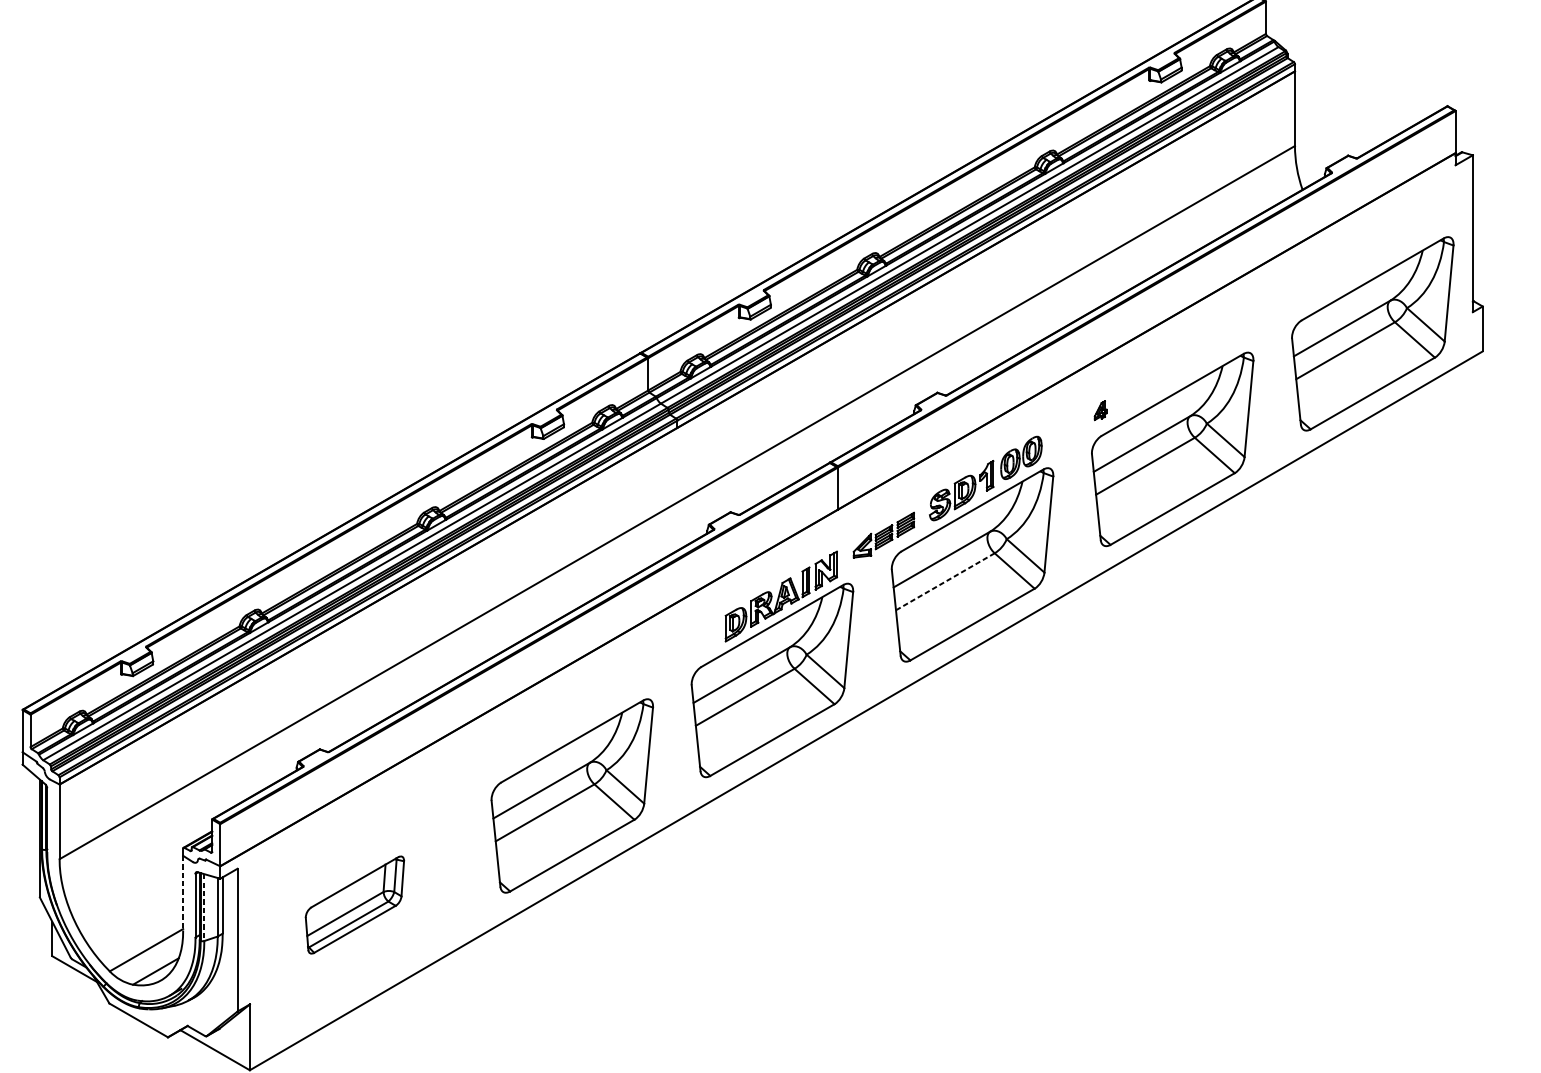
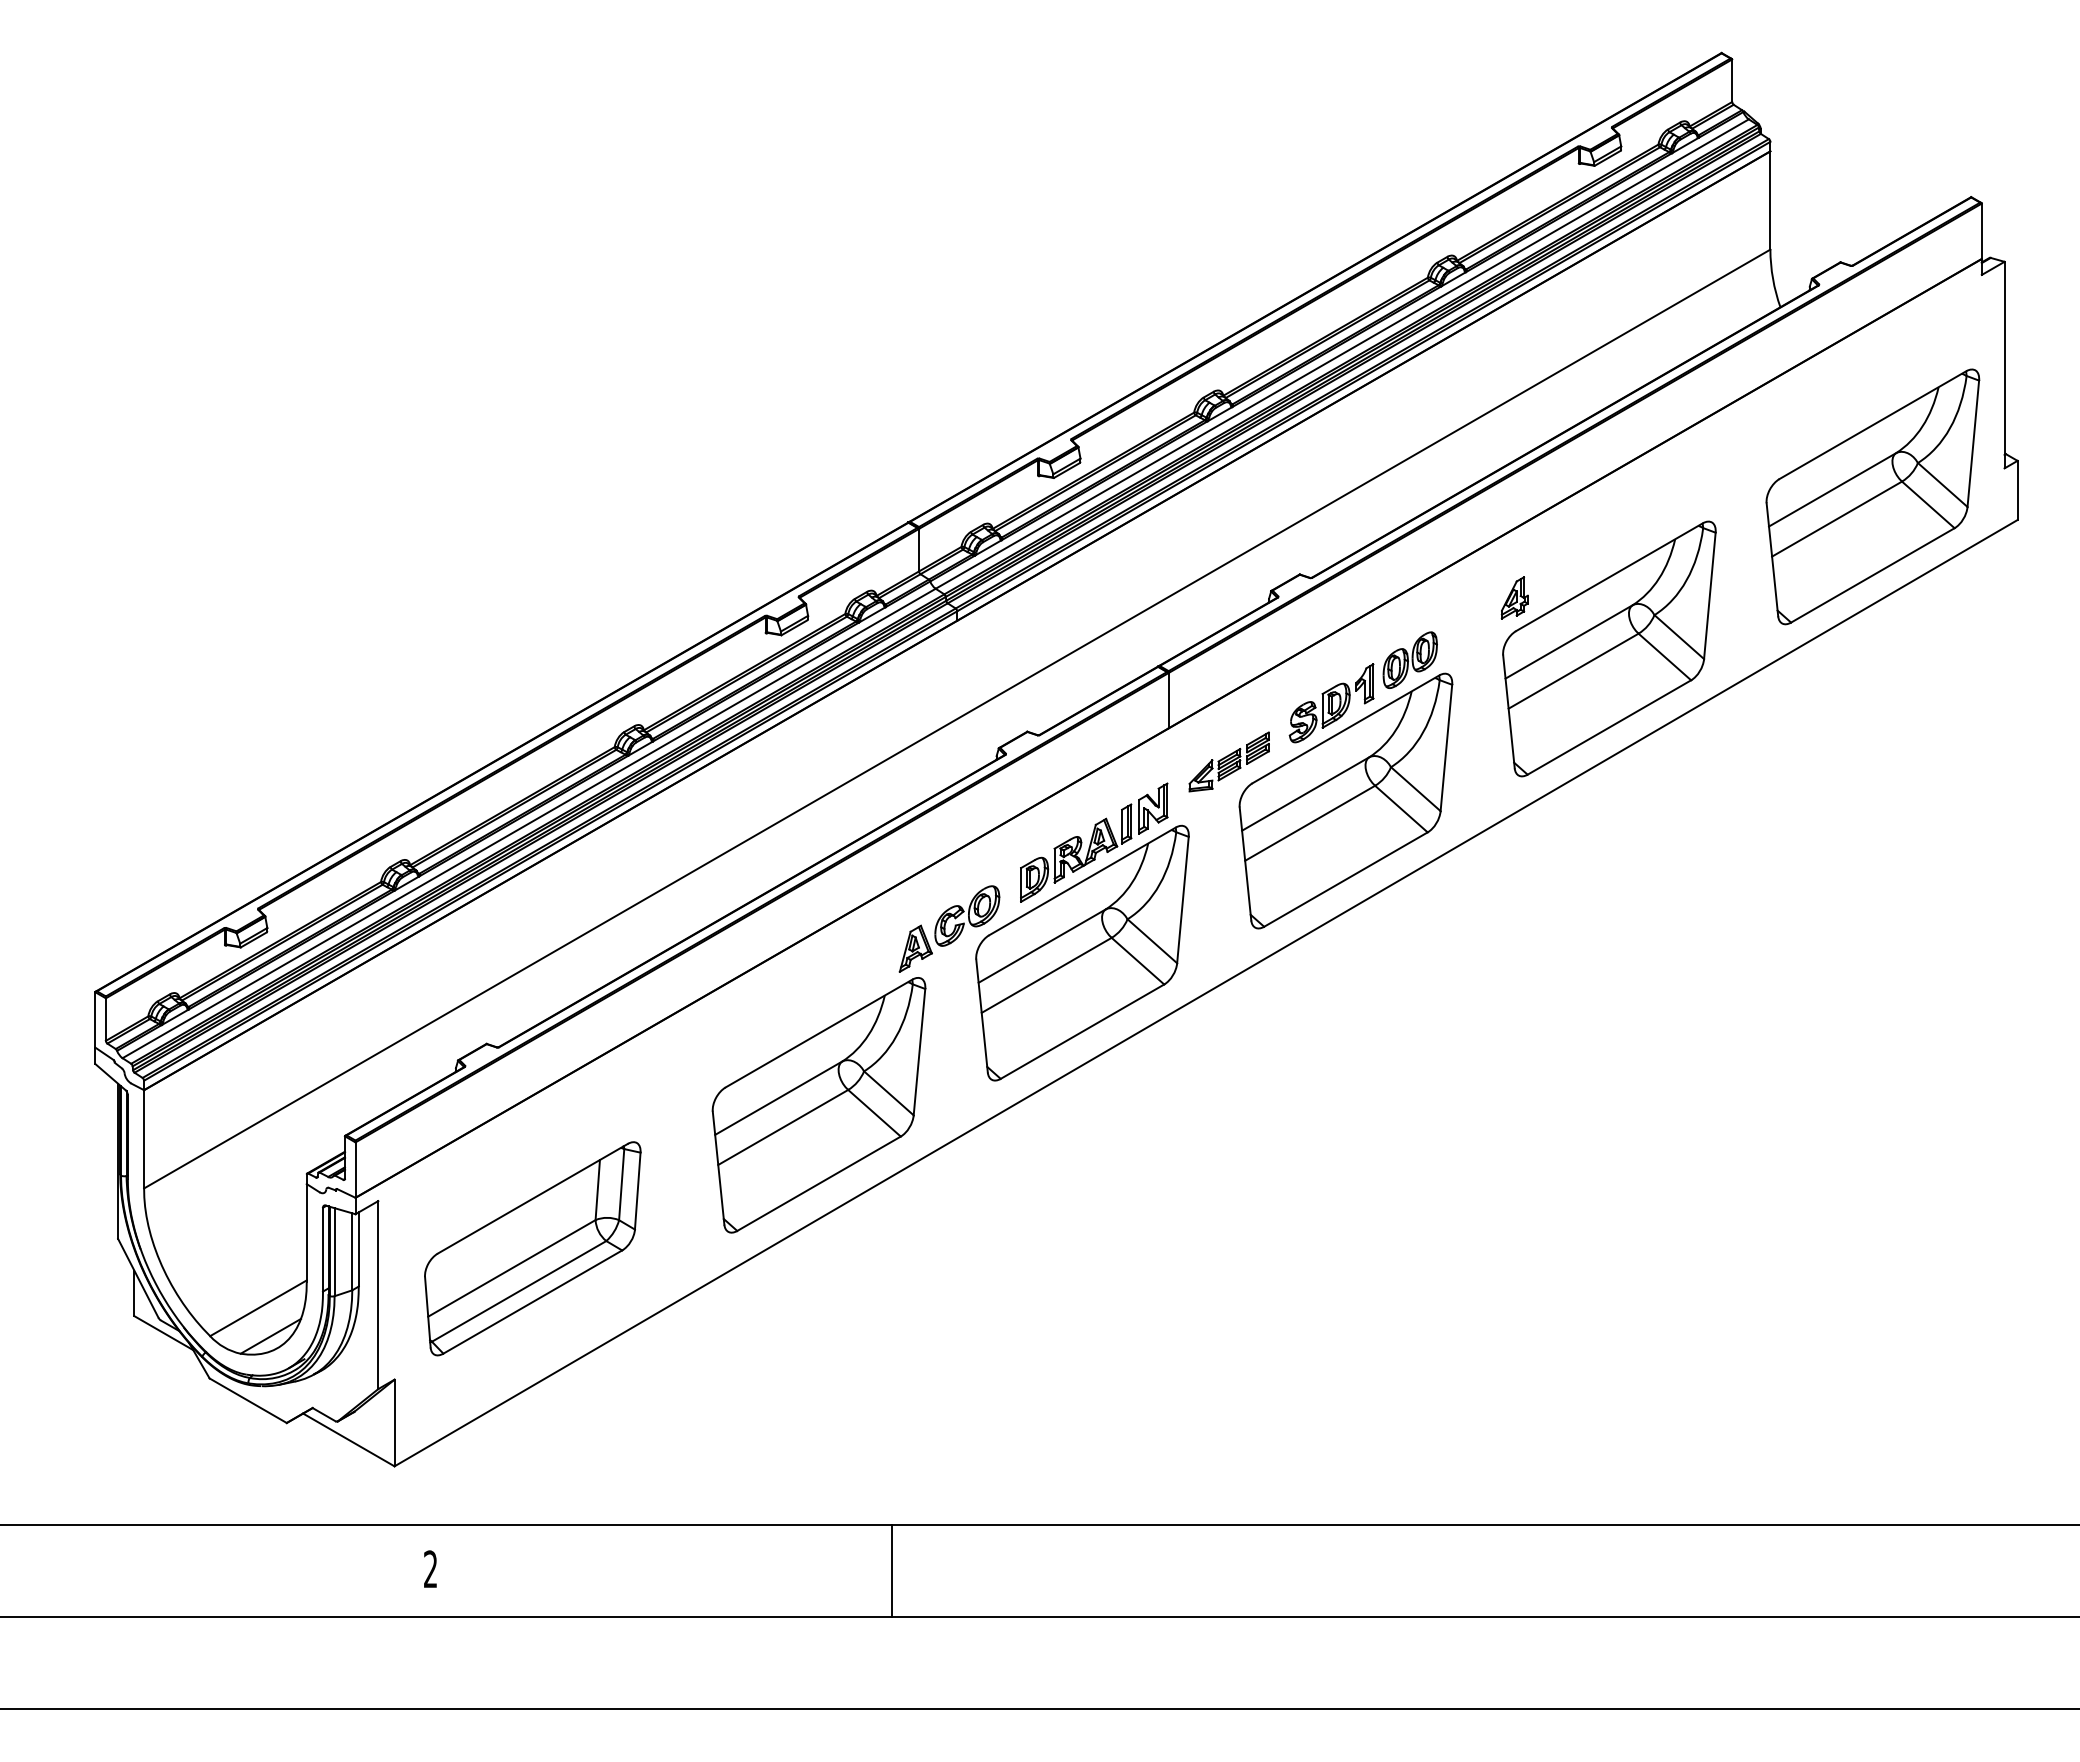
part: (1100, 410) -> (1514, 597), size x1.67
line: (944, 581) -> (1309, 823), dashed -> solid
part: (671, 661) -> (949, 928), added
line: (182, 893) -> (306, 1233), dashed -> solid
part: (354, 904) -> (532, 1248), size x1.67
line: (204, 907) -> (334, 1252), dashed -> solid

